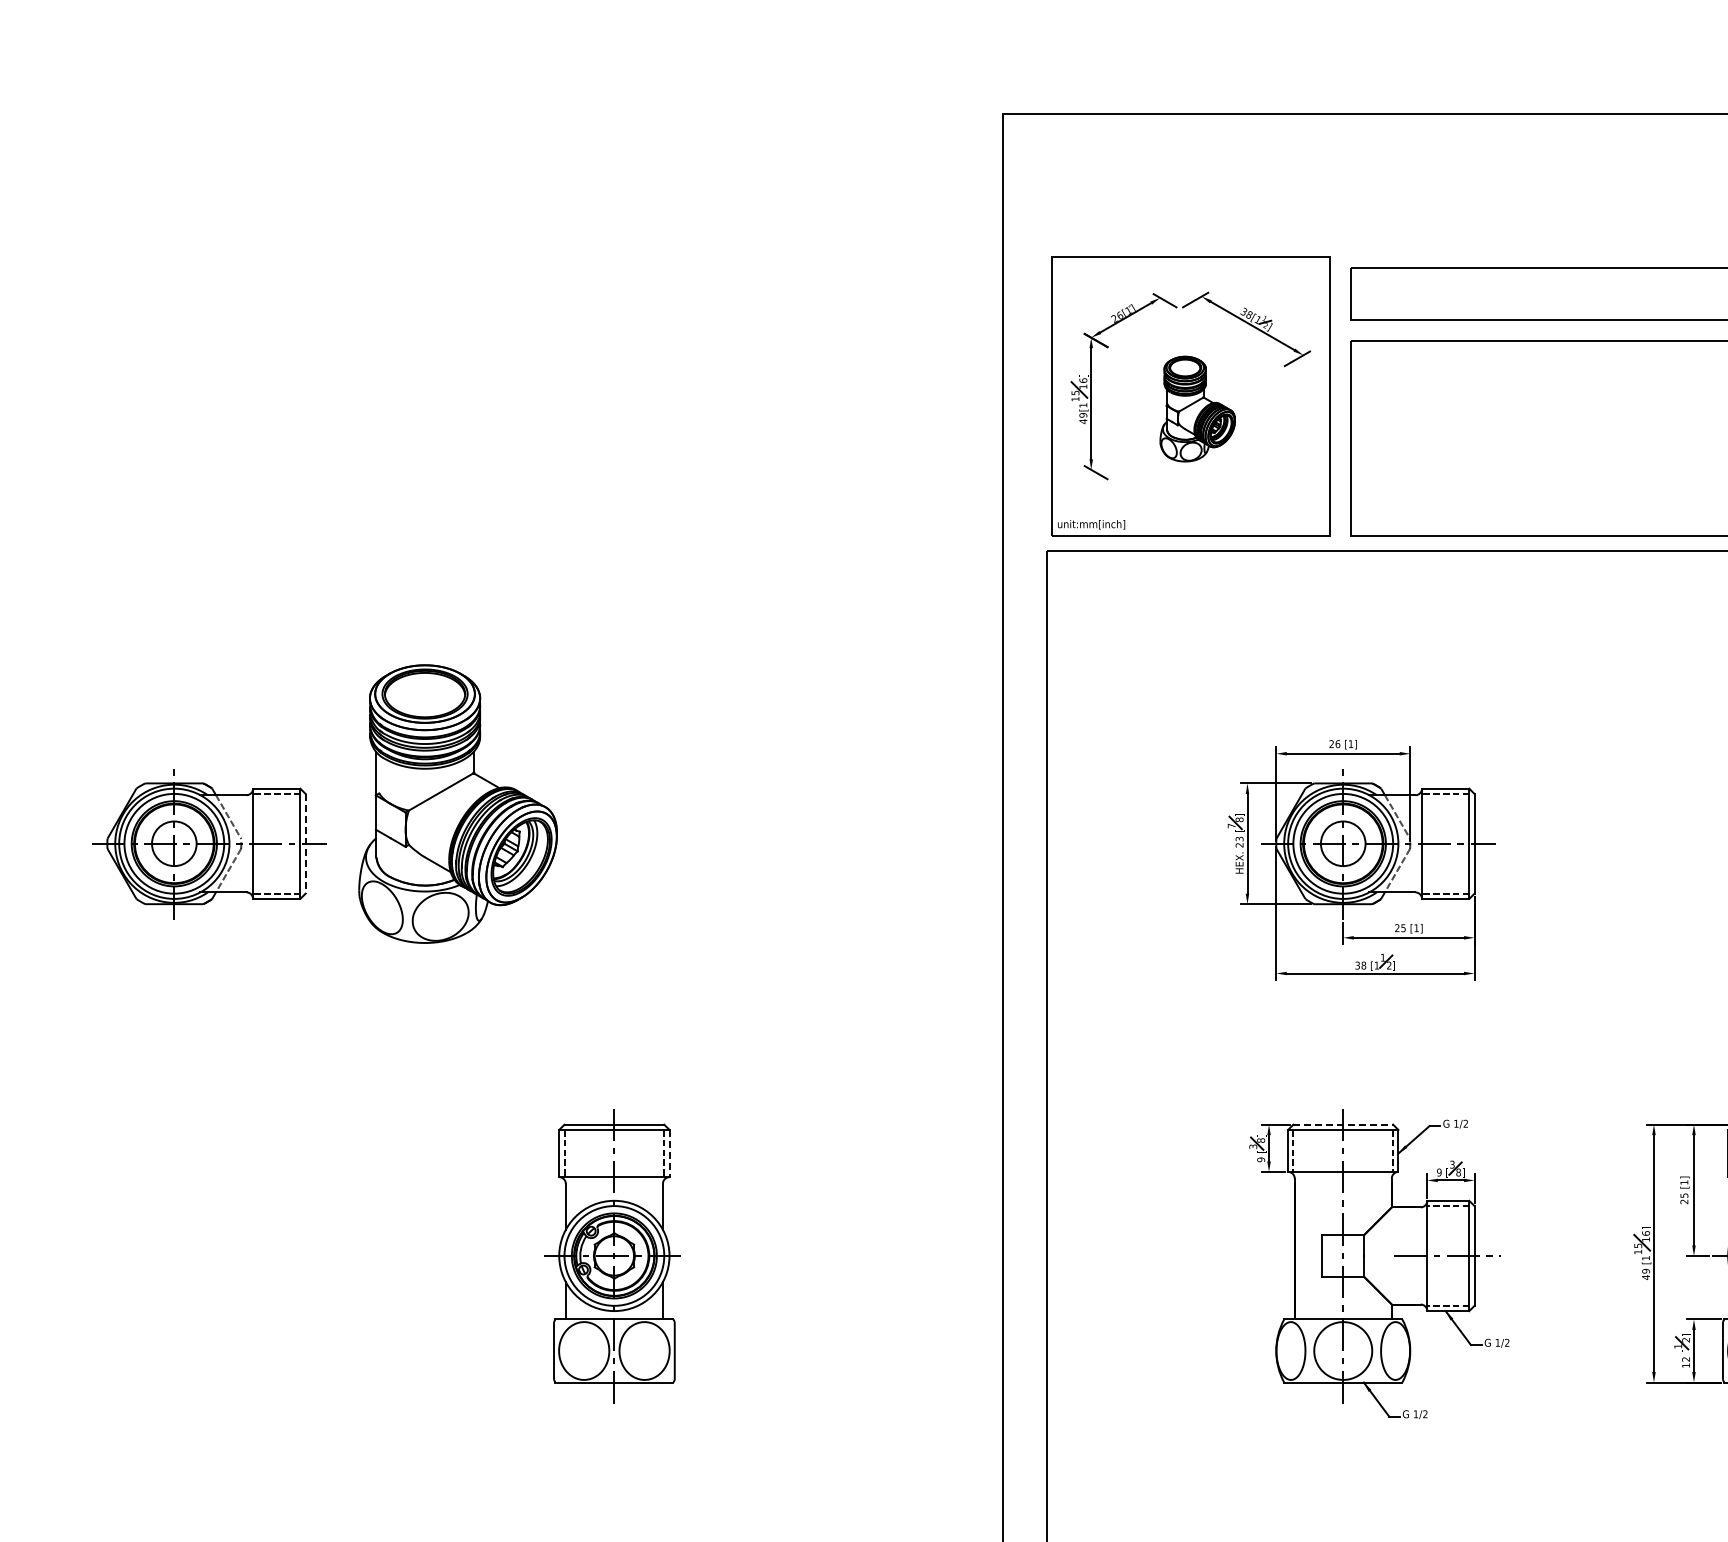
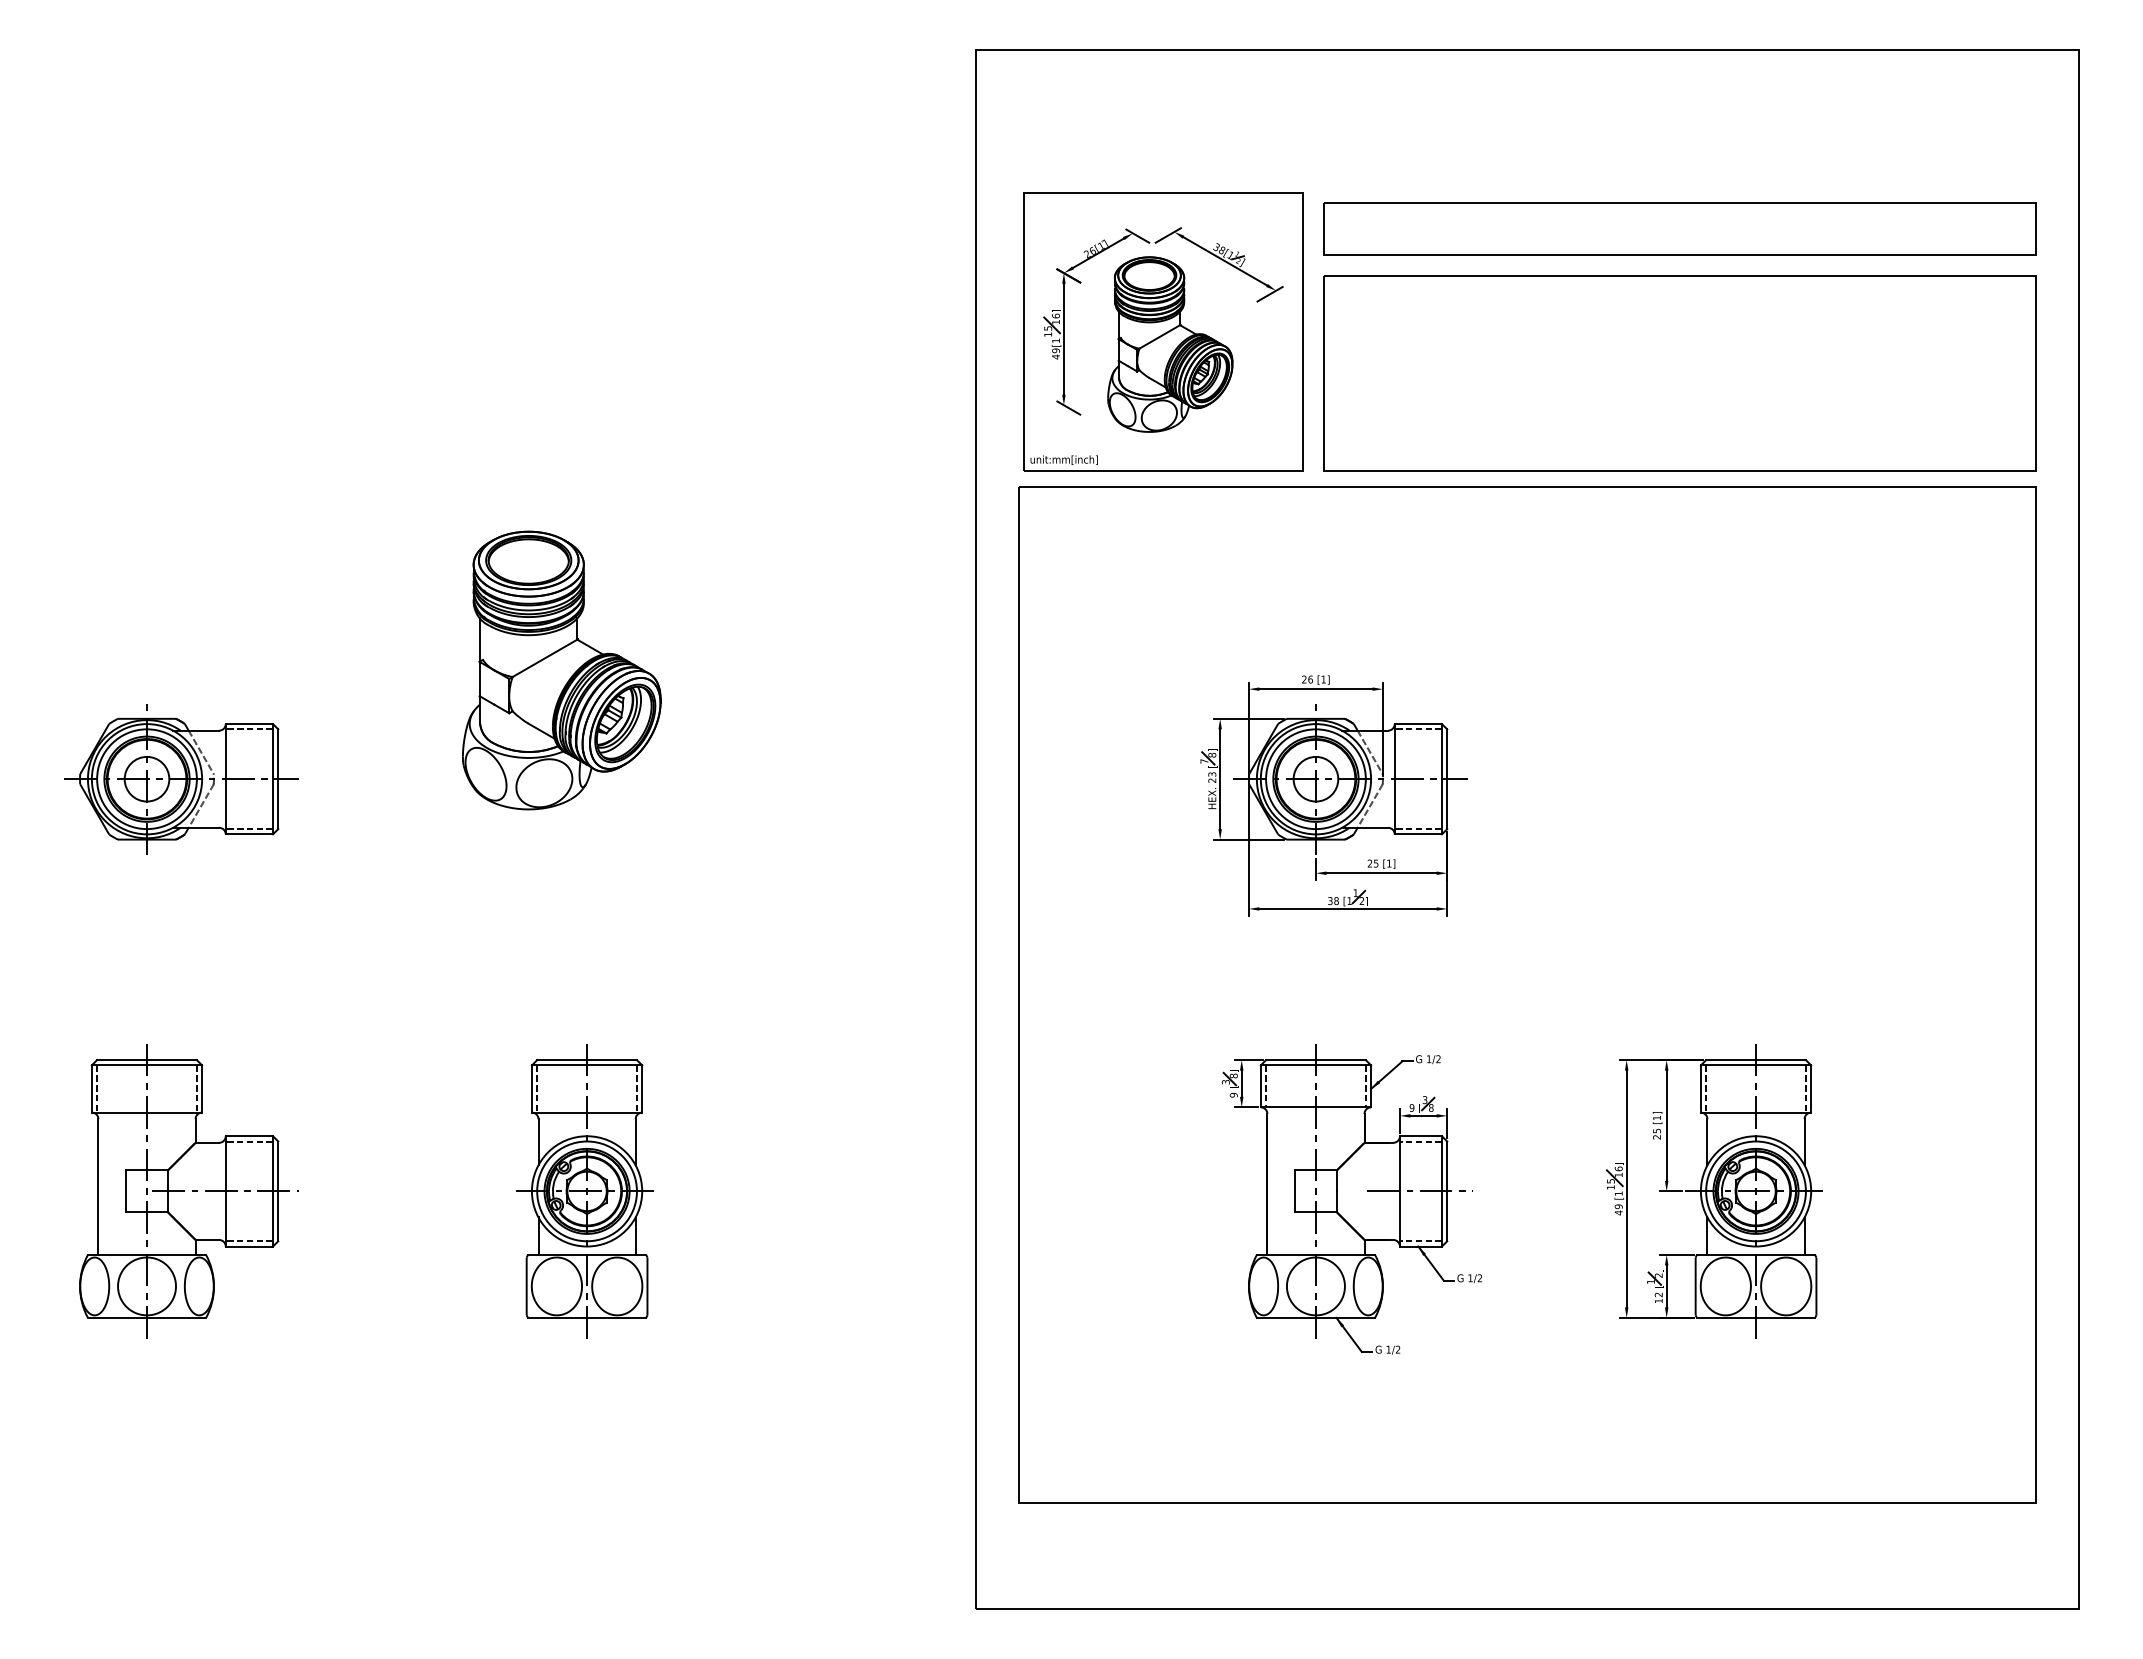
part: (1197, 409) -> (1170, 344), size x1.67
part: (457, 804) -> (561, 670), moved
line: (305, 844) -> (278, 779), dashed -> solid
line: (1342, 1125) -> (1315, 1060), dashed -> solid
line: (669, 1154) -> (642, 1089), dashed -> solid
part: (215, 1256) -> (188, 1191), added

